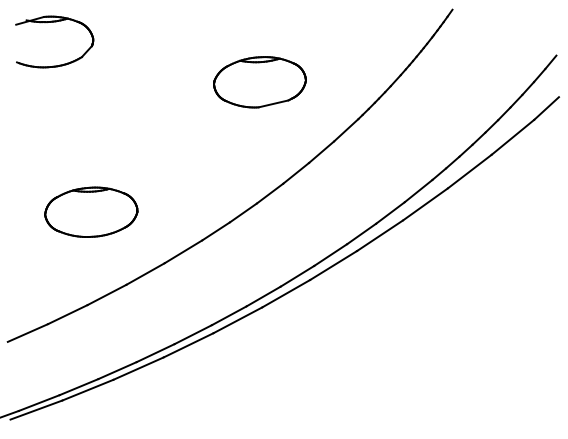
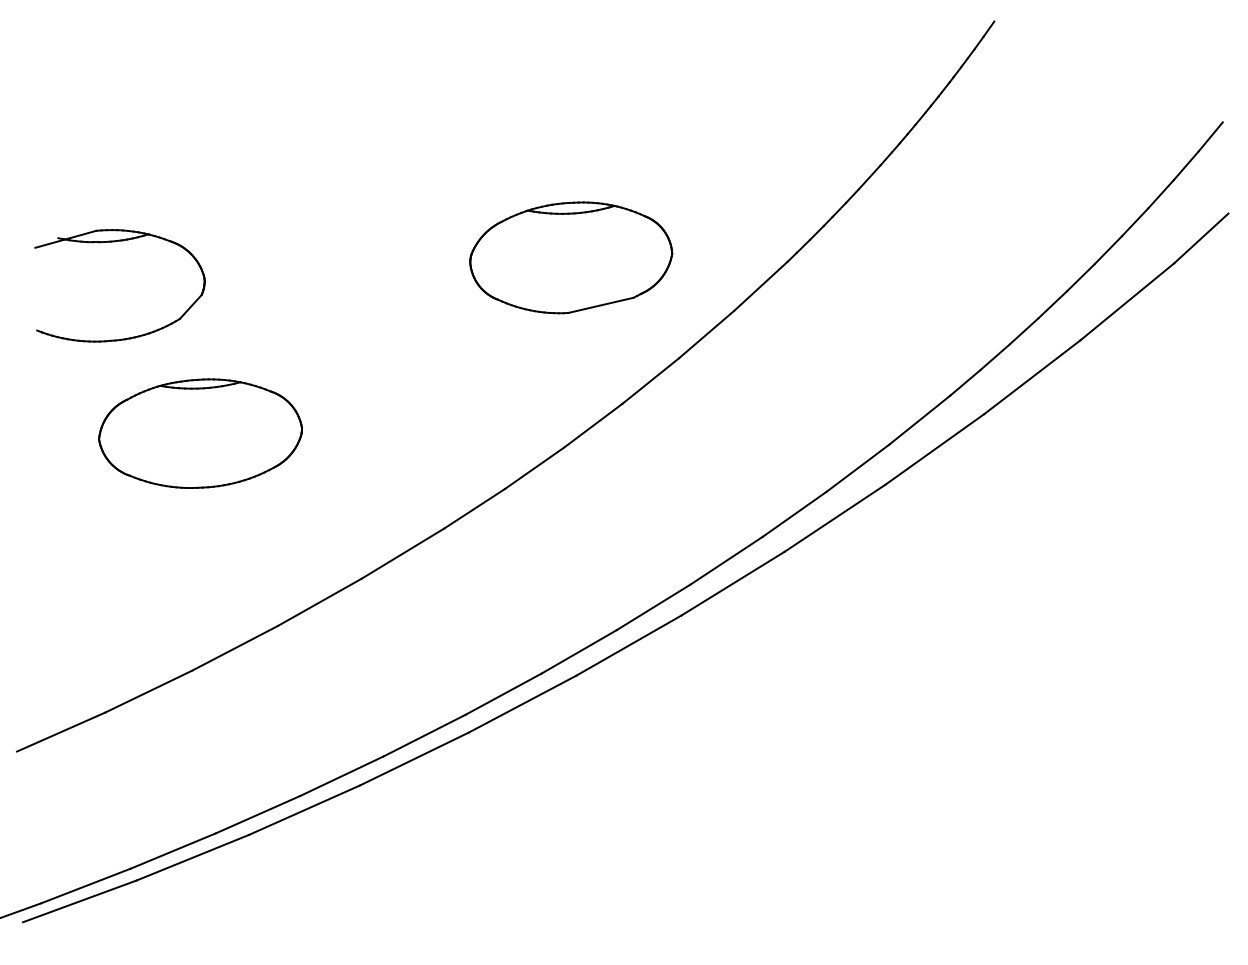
part: (54, 22) -> (119, 242), moved
part: (259, 82) -> (570, 258), moved
part: (91, 211) -> (200, 431), moved

